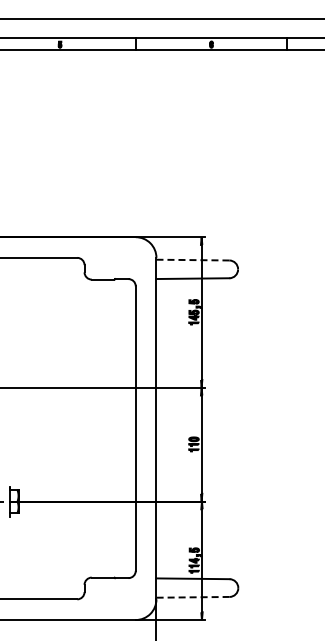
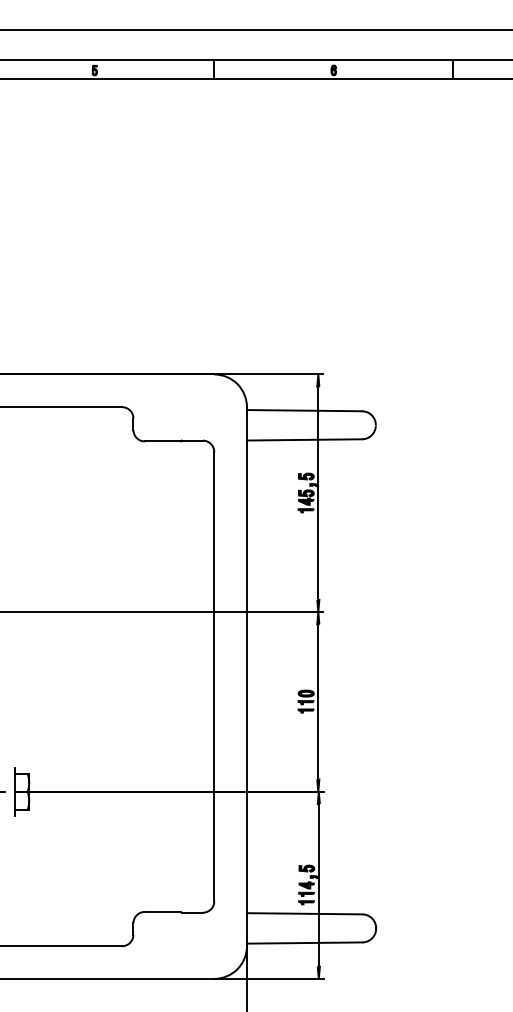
line: (193, 260) -> (305, 411), dashed -> solid
line: (193, 597) -> (305, 943), dashed -> solid

